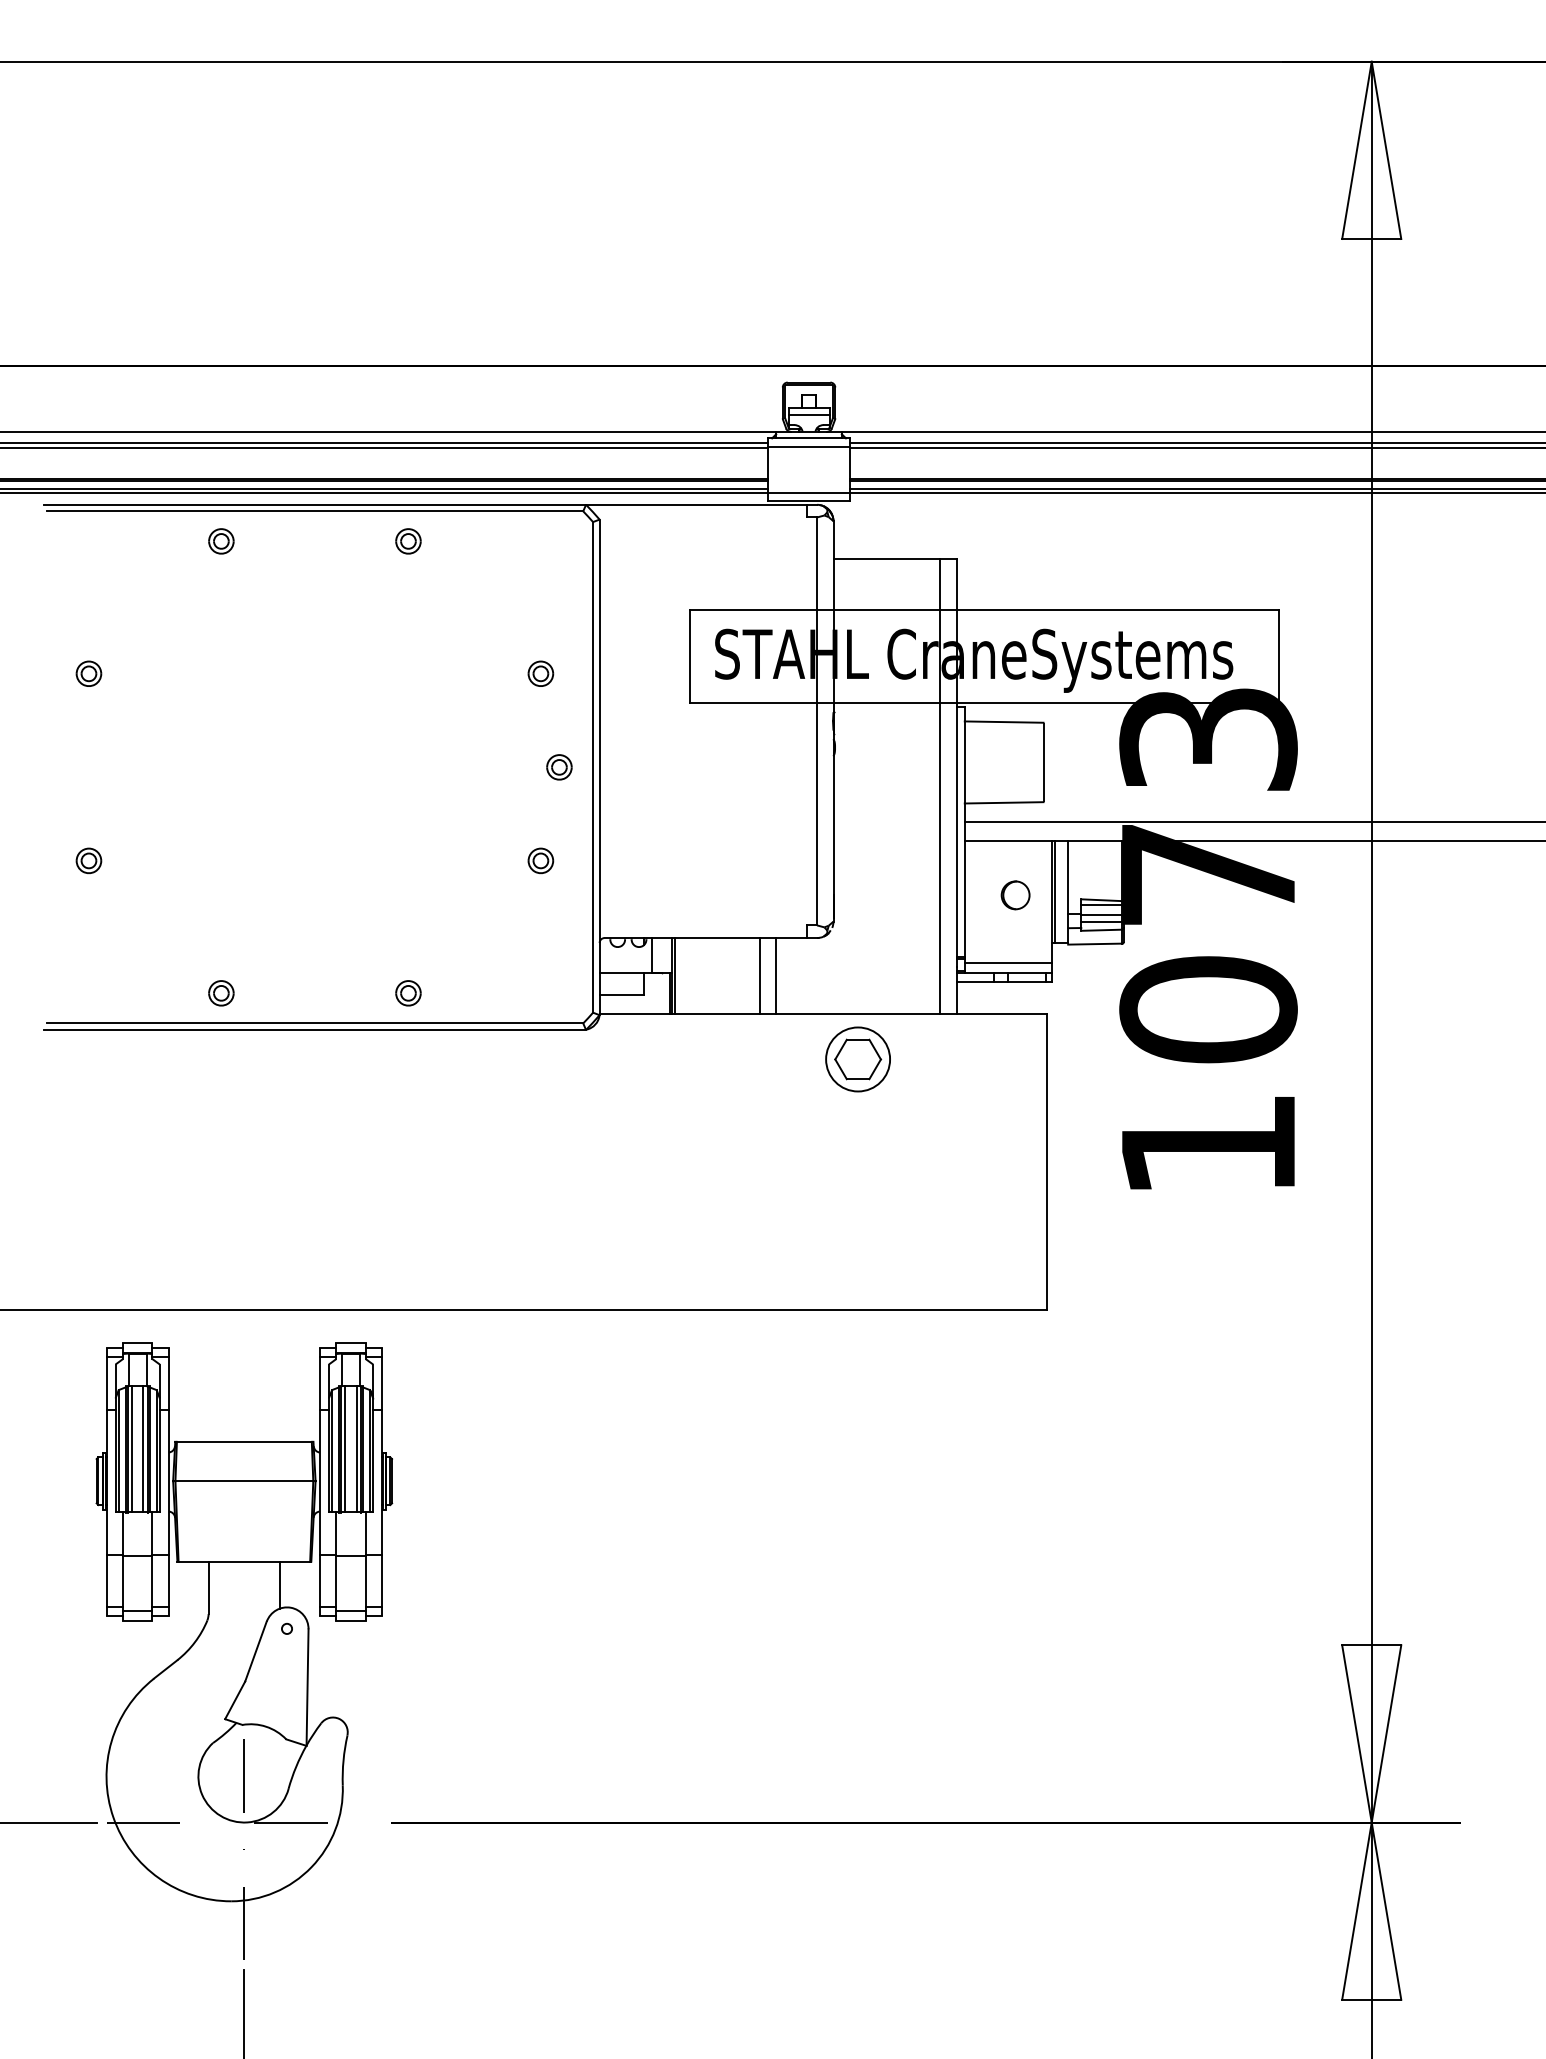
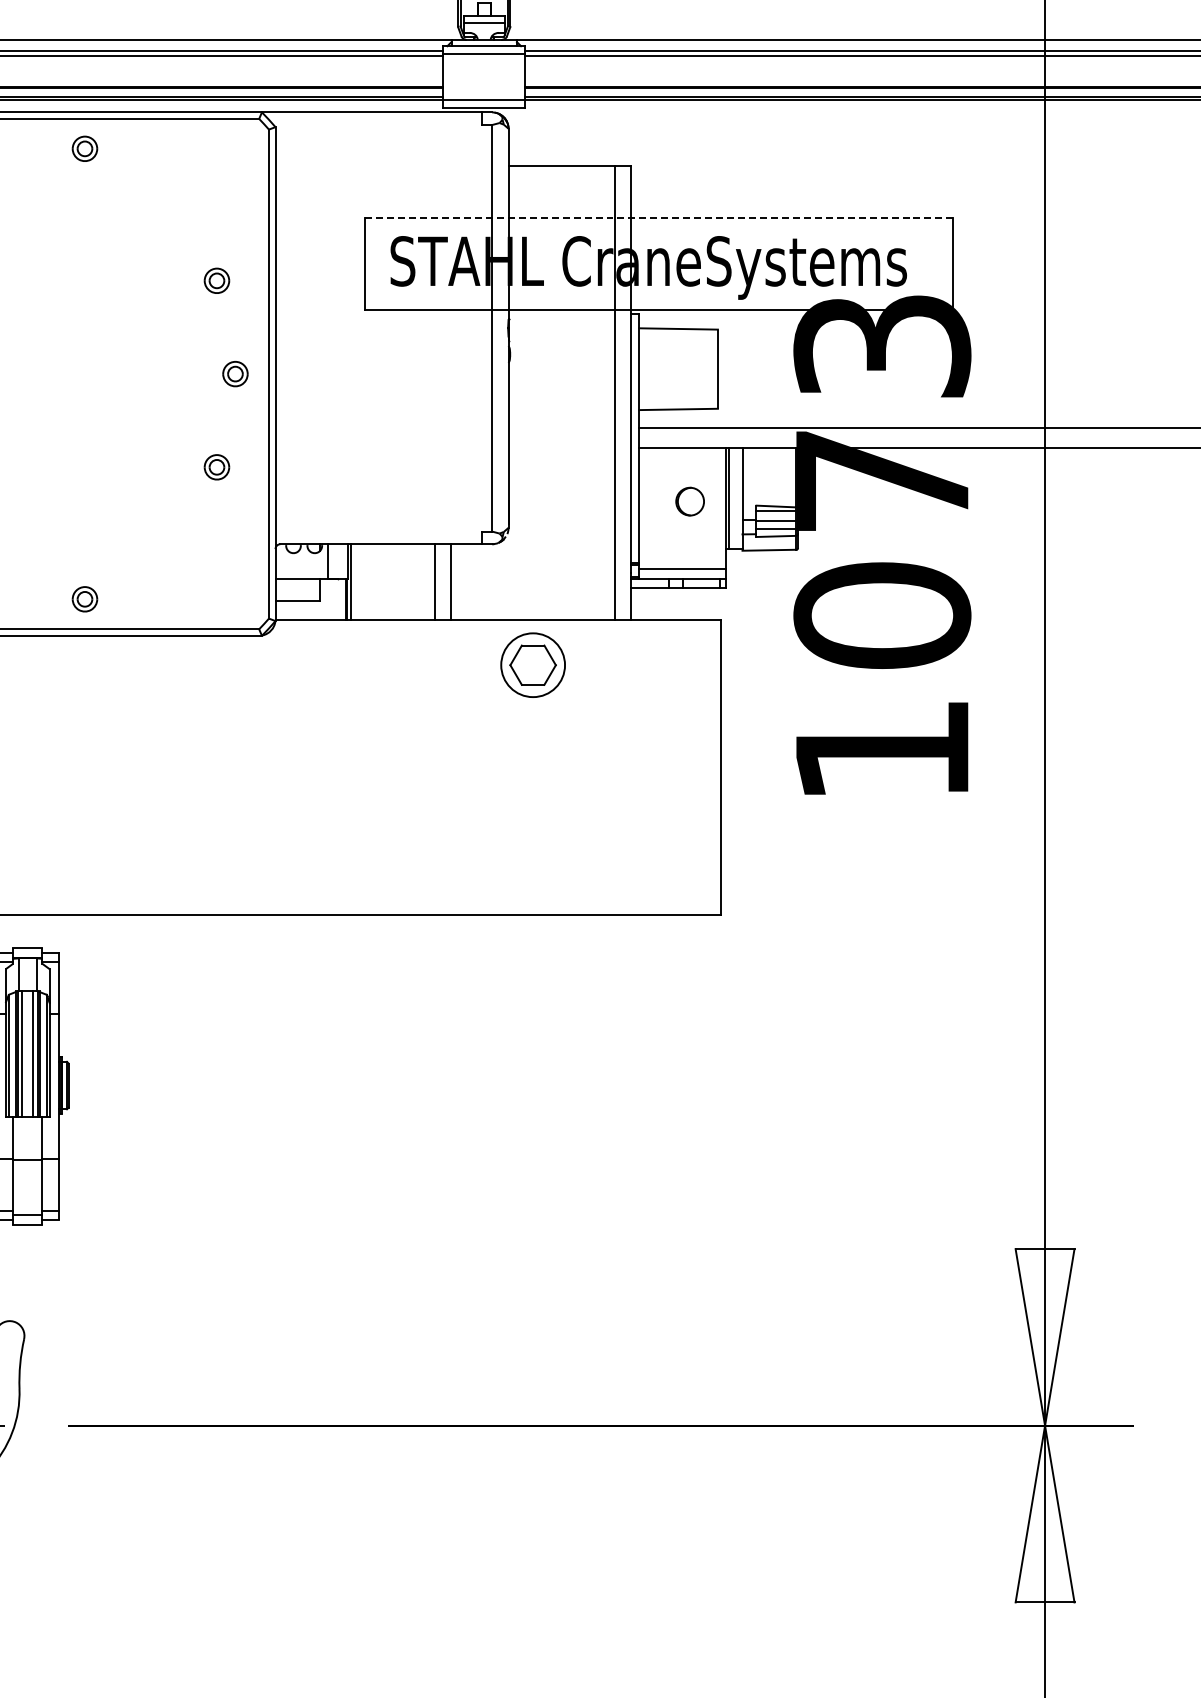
line: (984, 610) -> (659, 217), solid -> dashed

